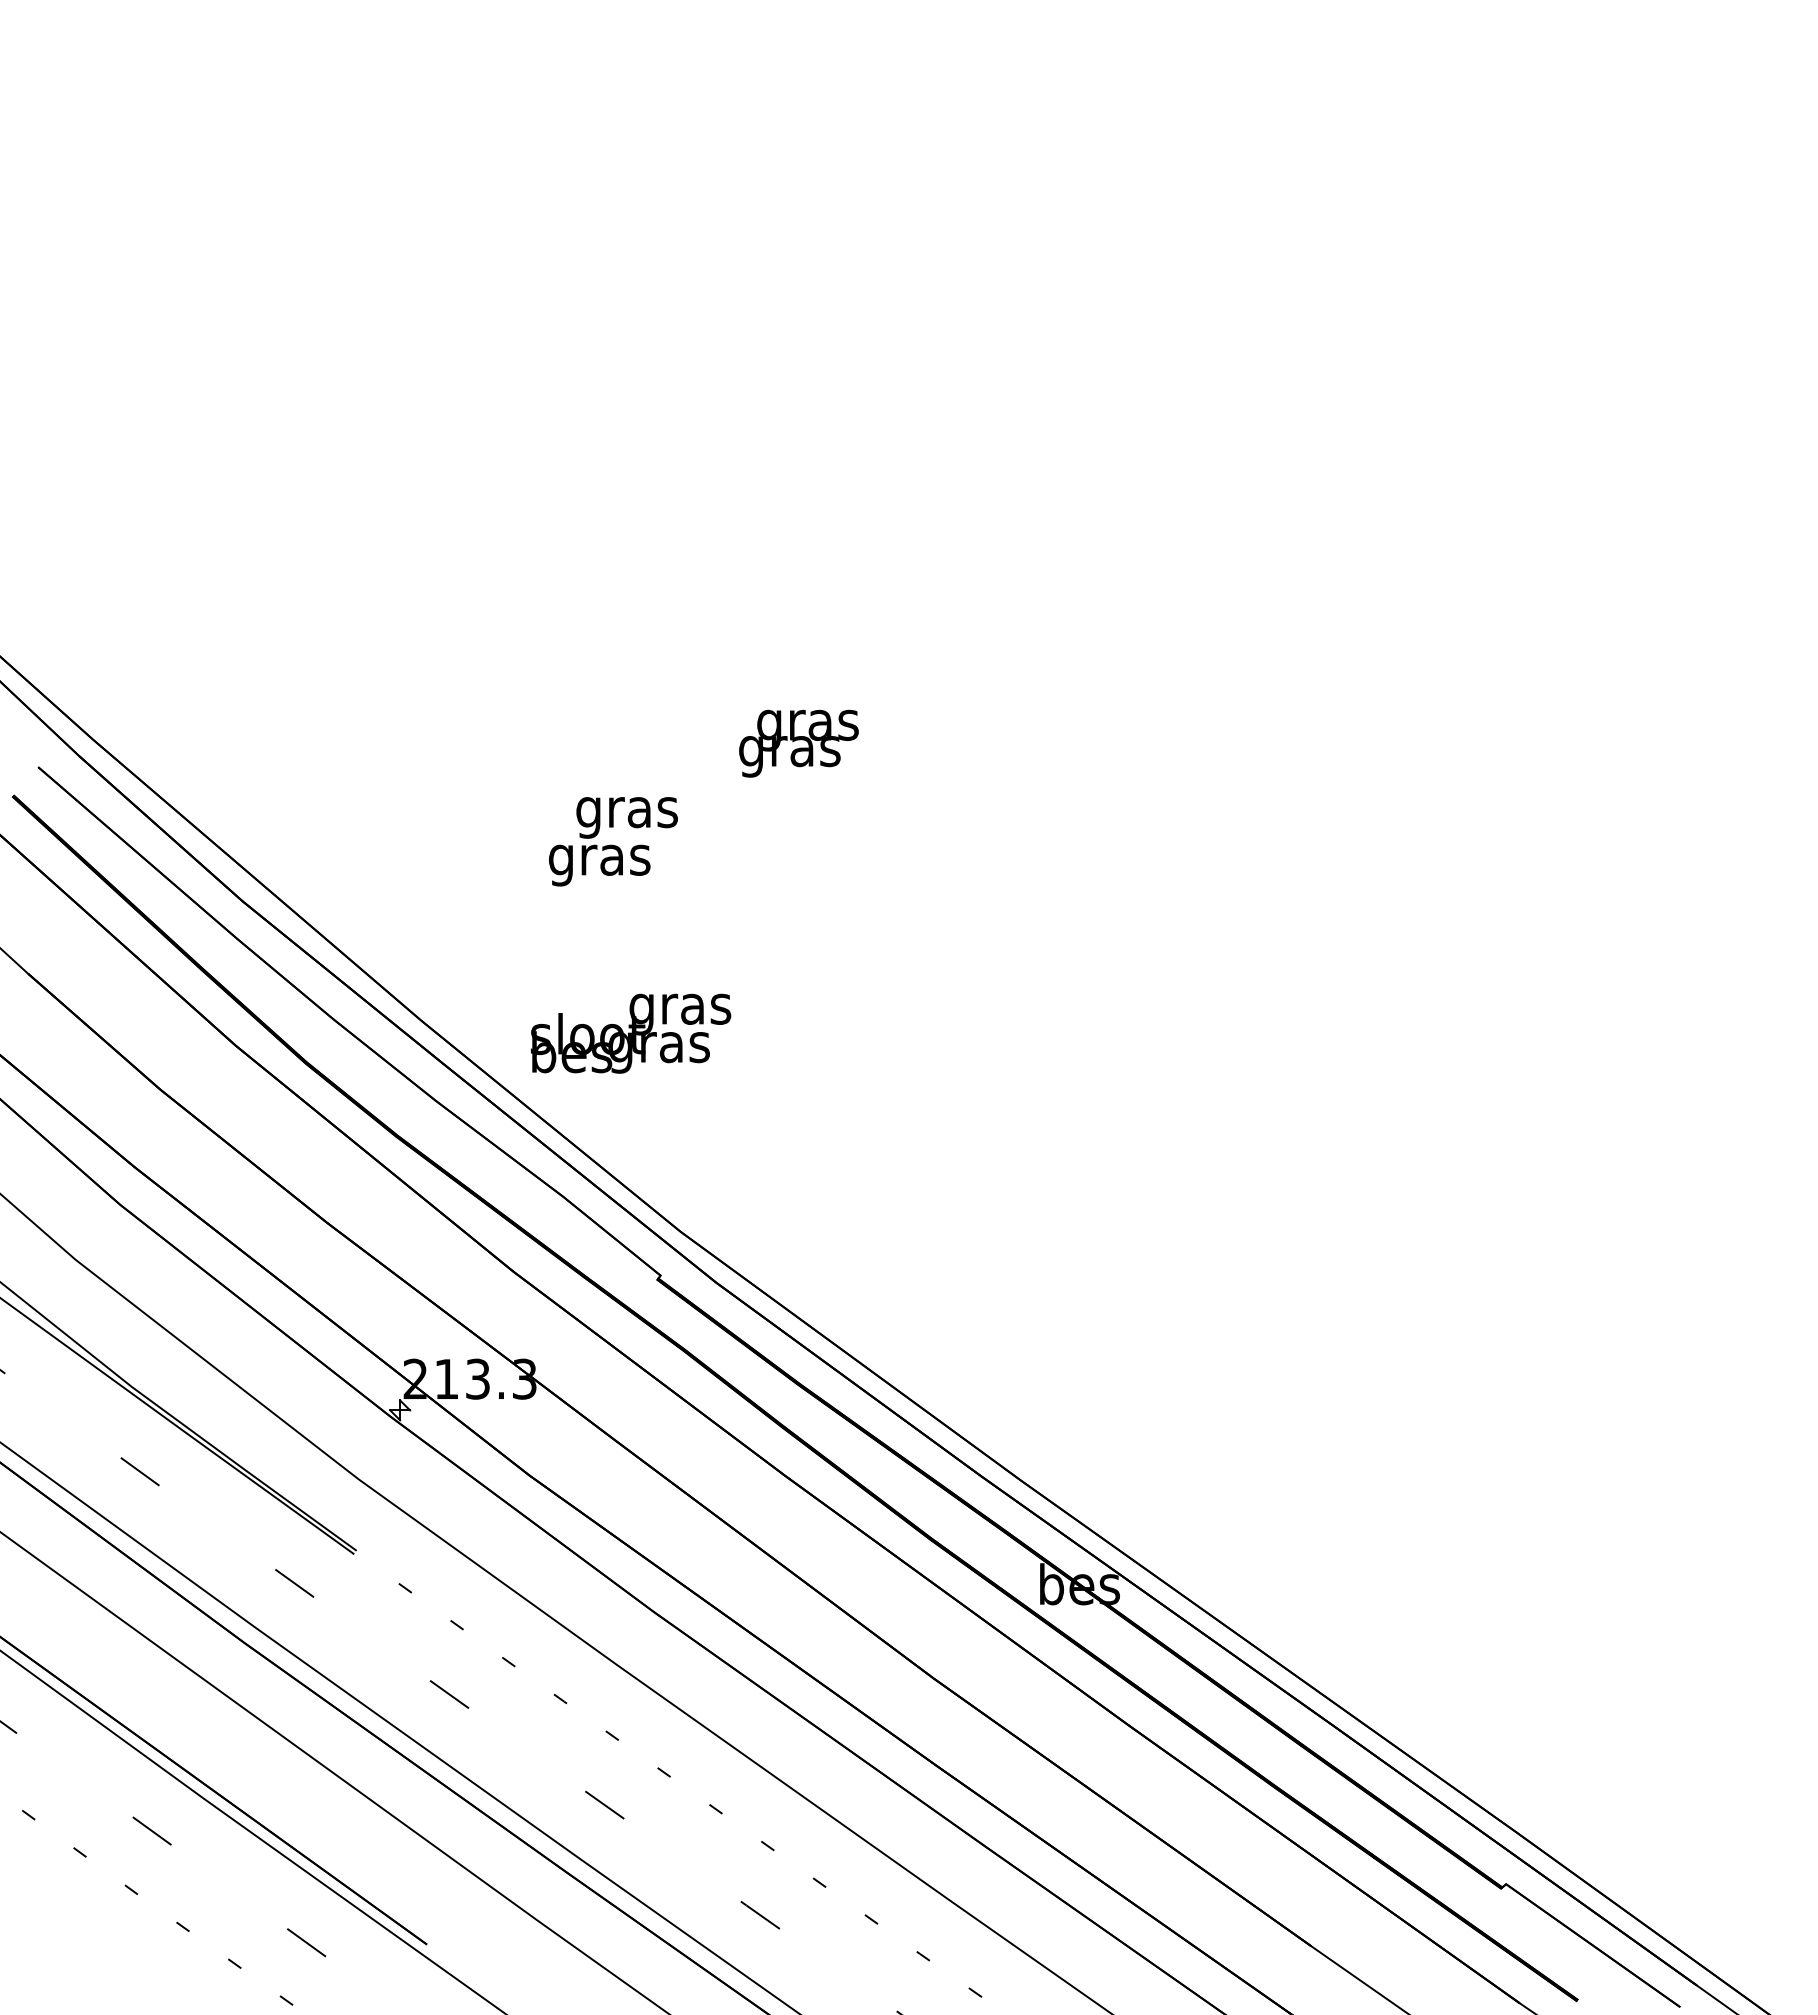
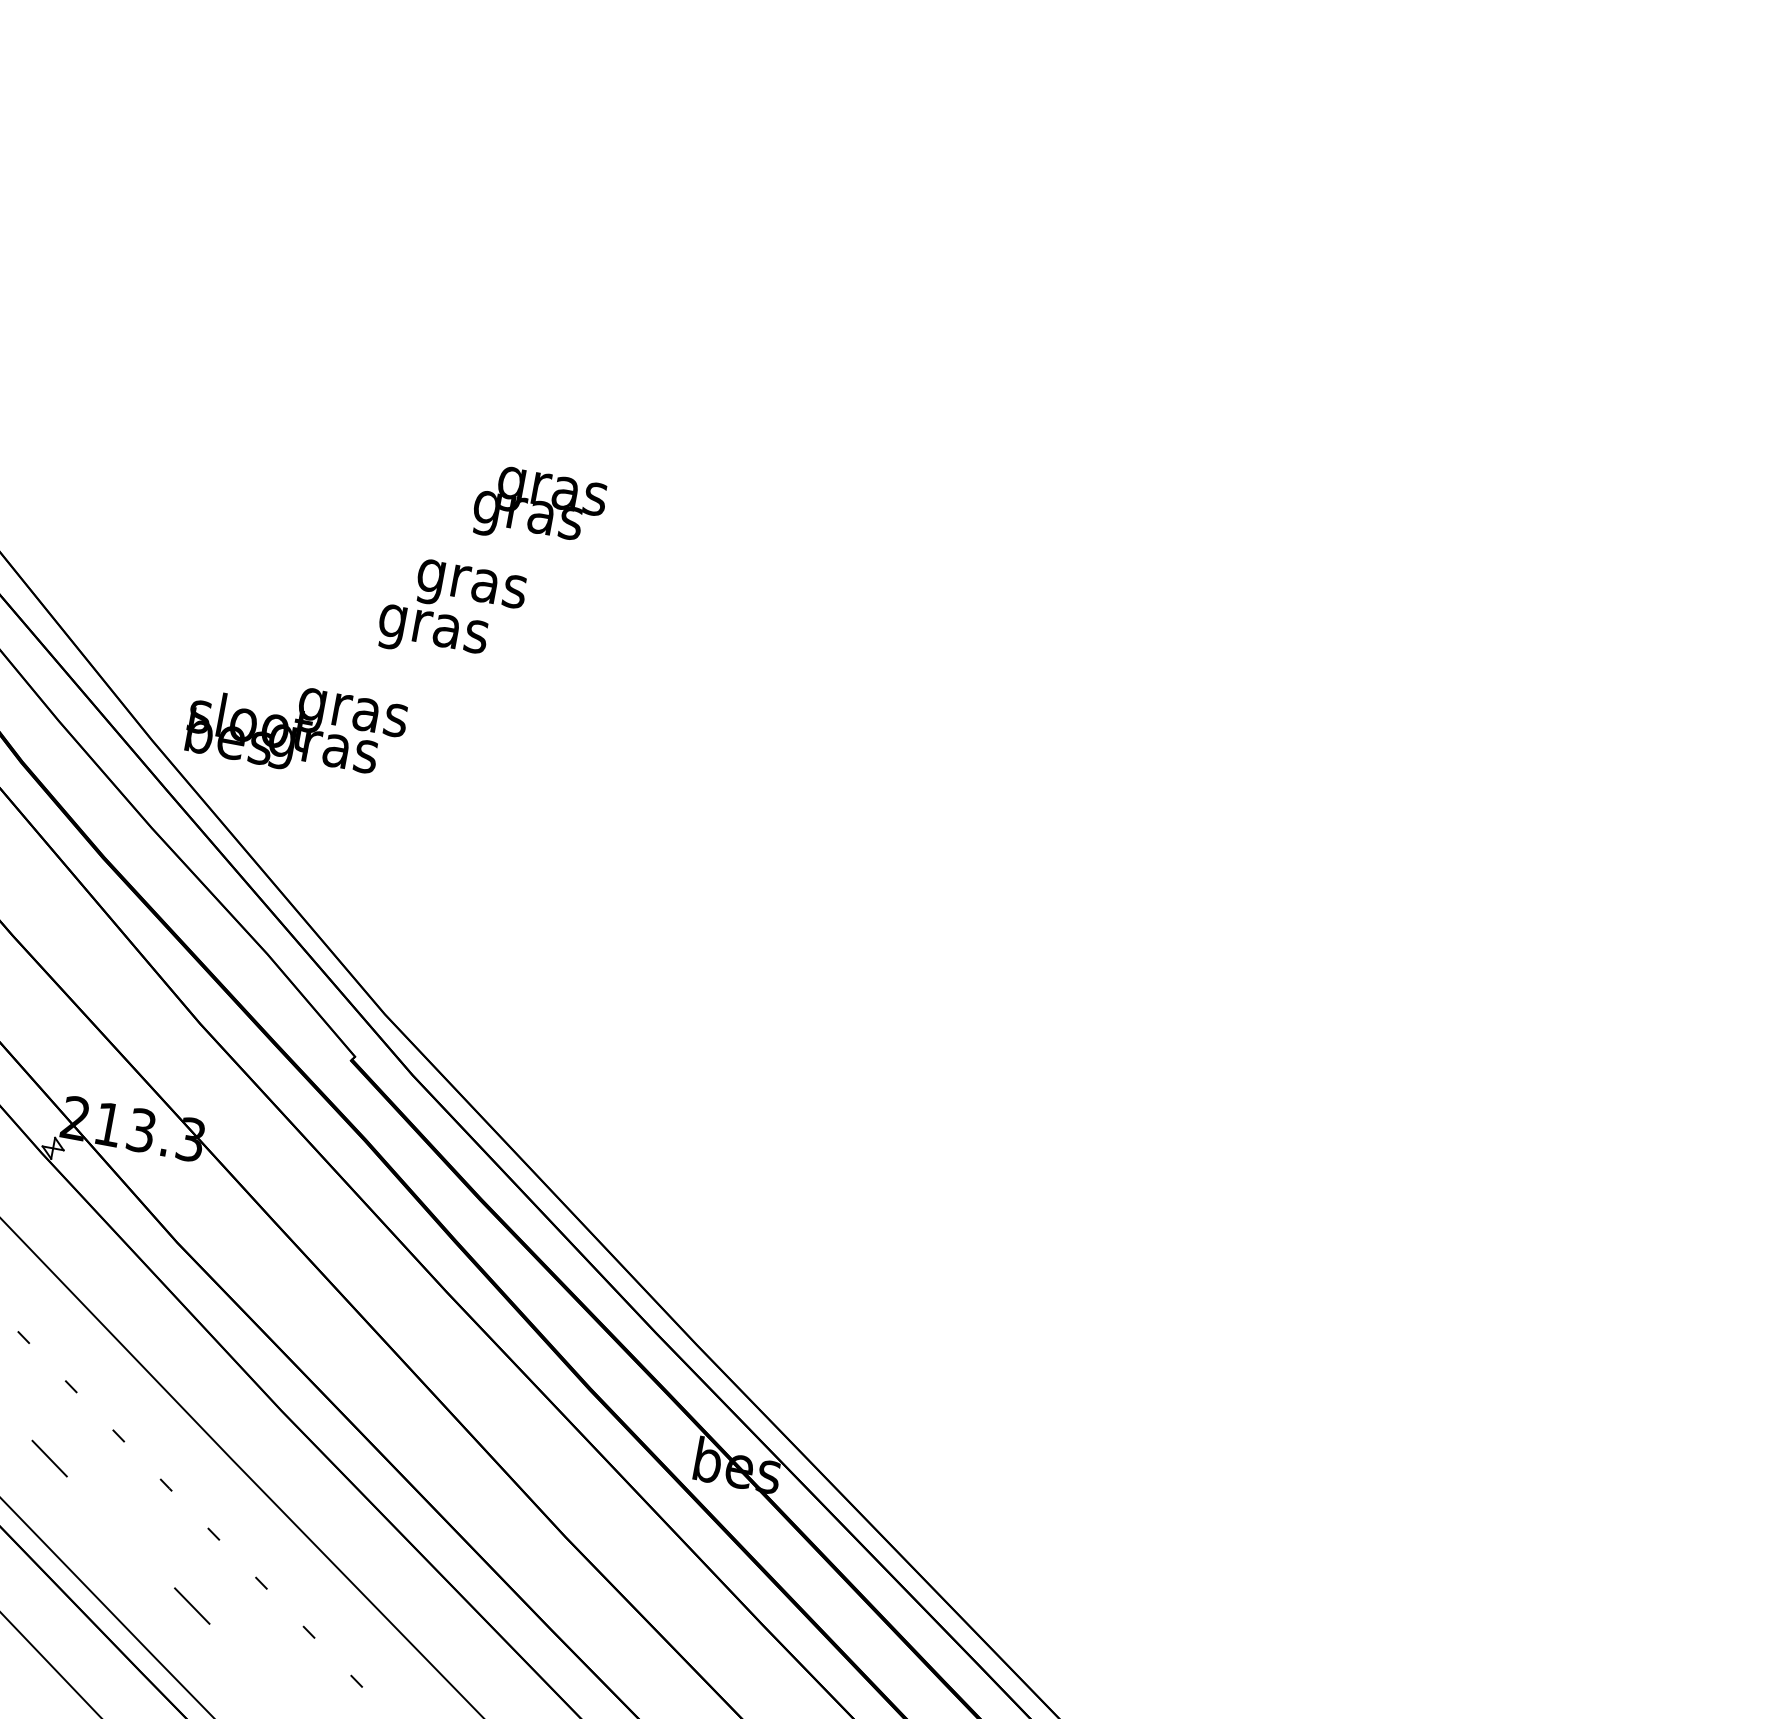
text: (798, 743) -> (538, 508), moved
text: (613, 841) -> (451, 611), moved
text: (631, 1033) -> (296, 728), moved

